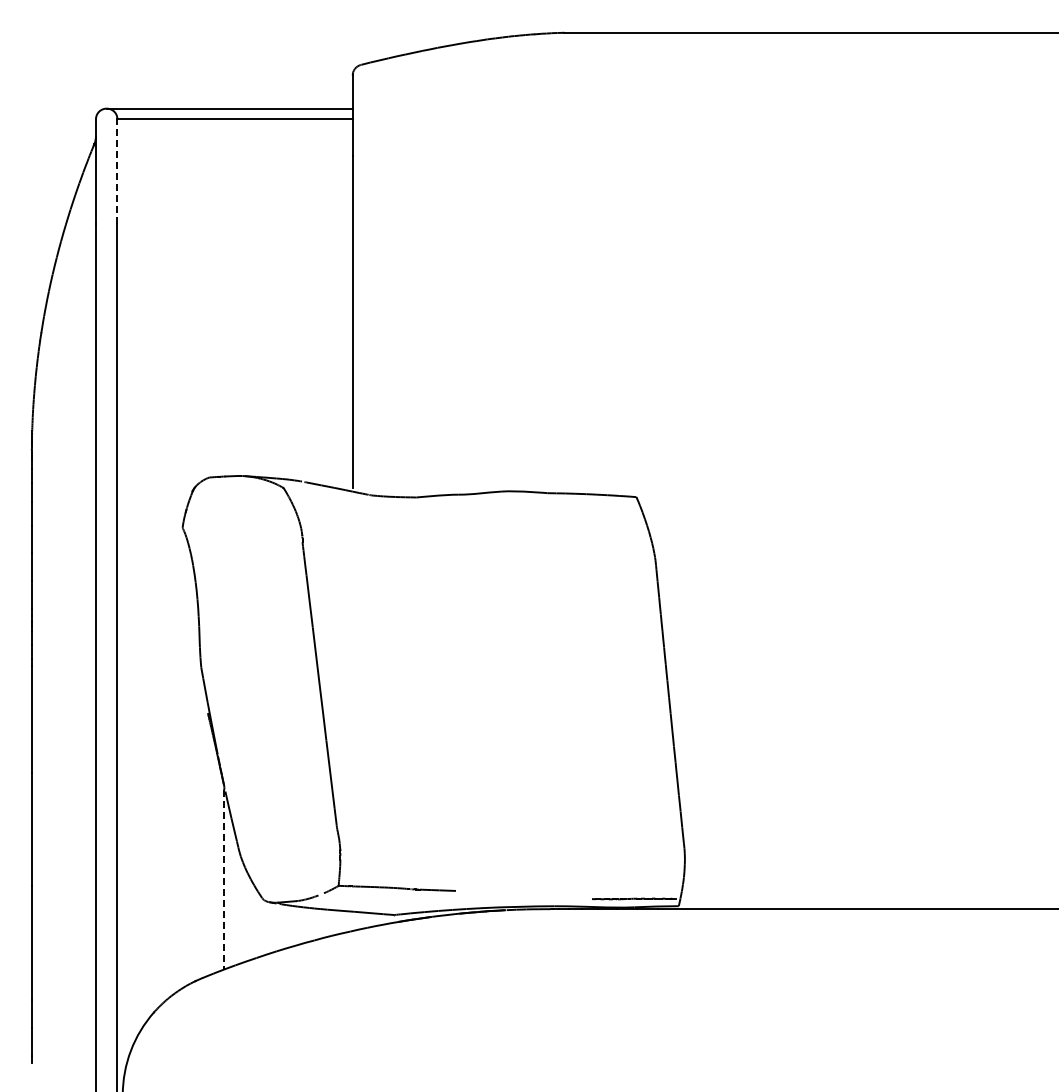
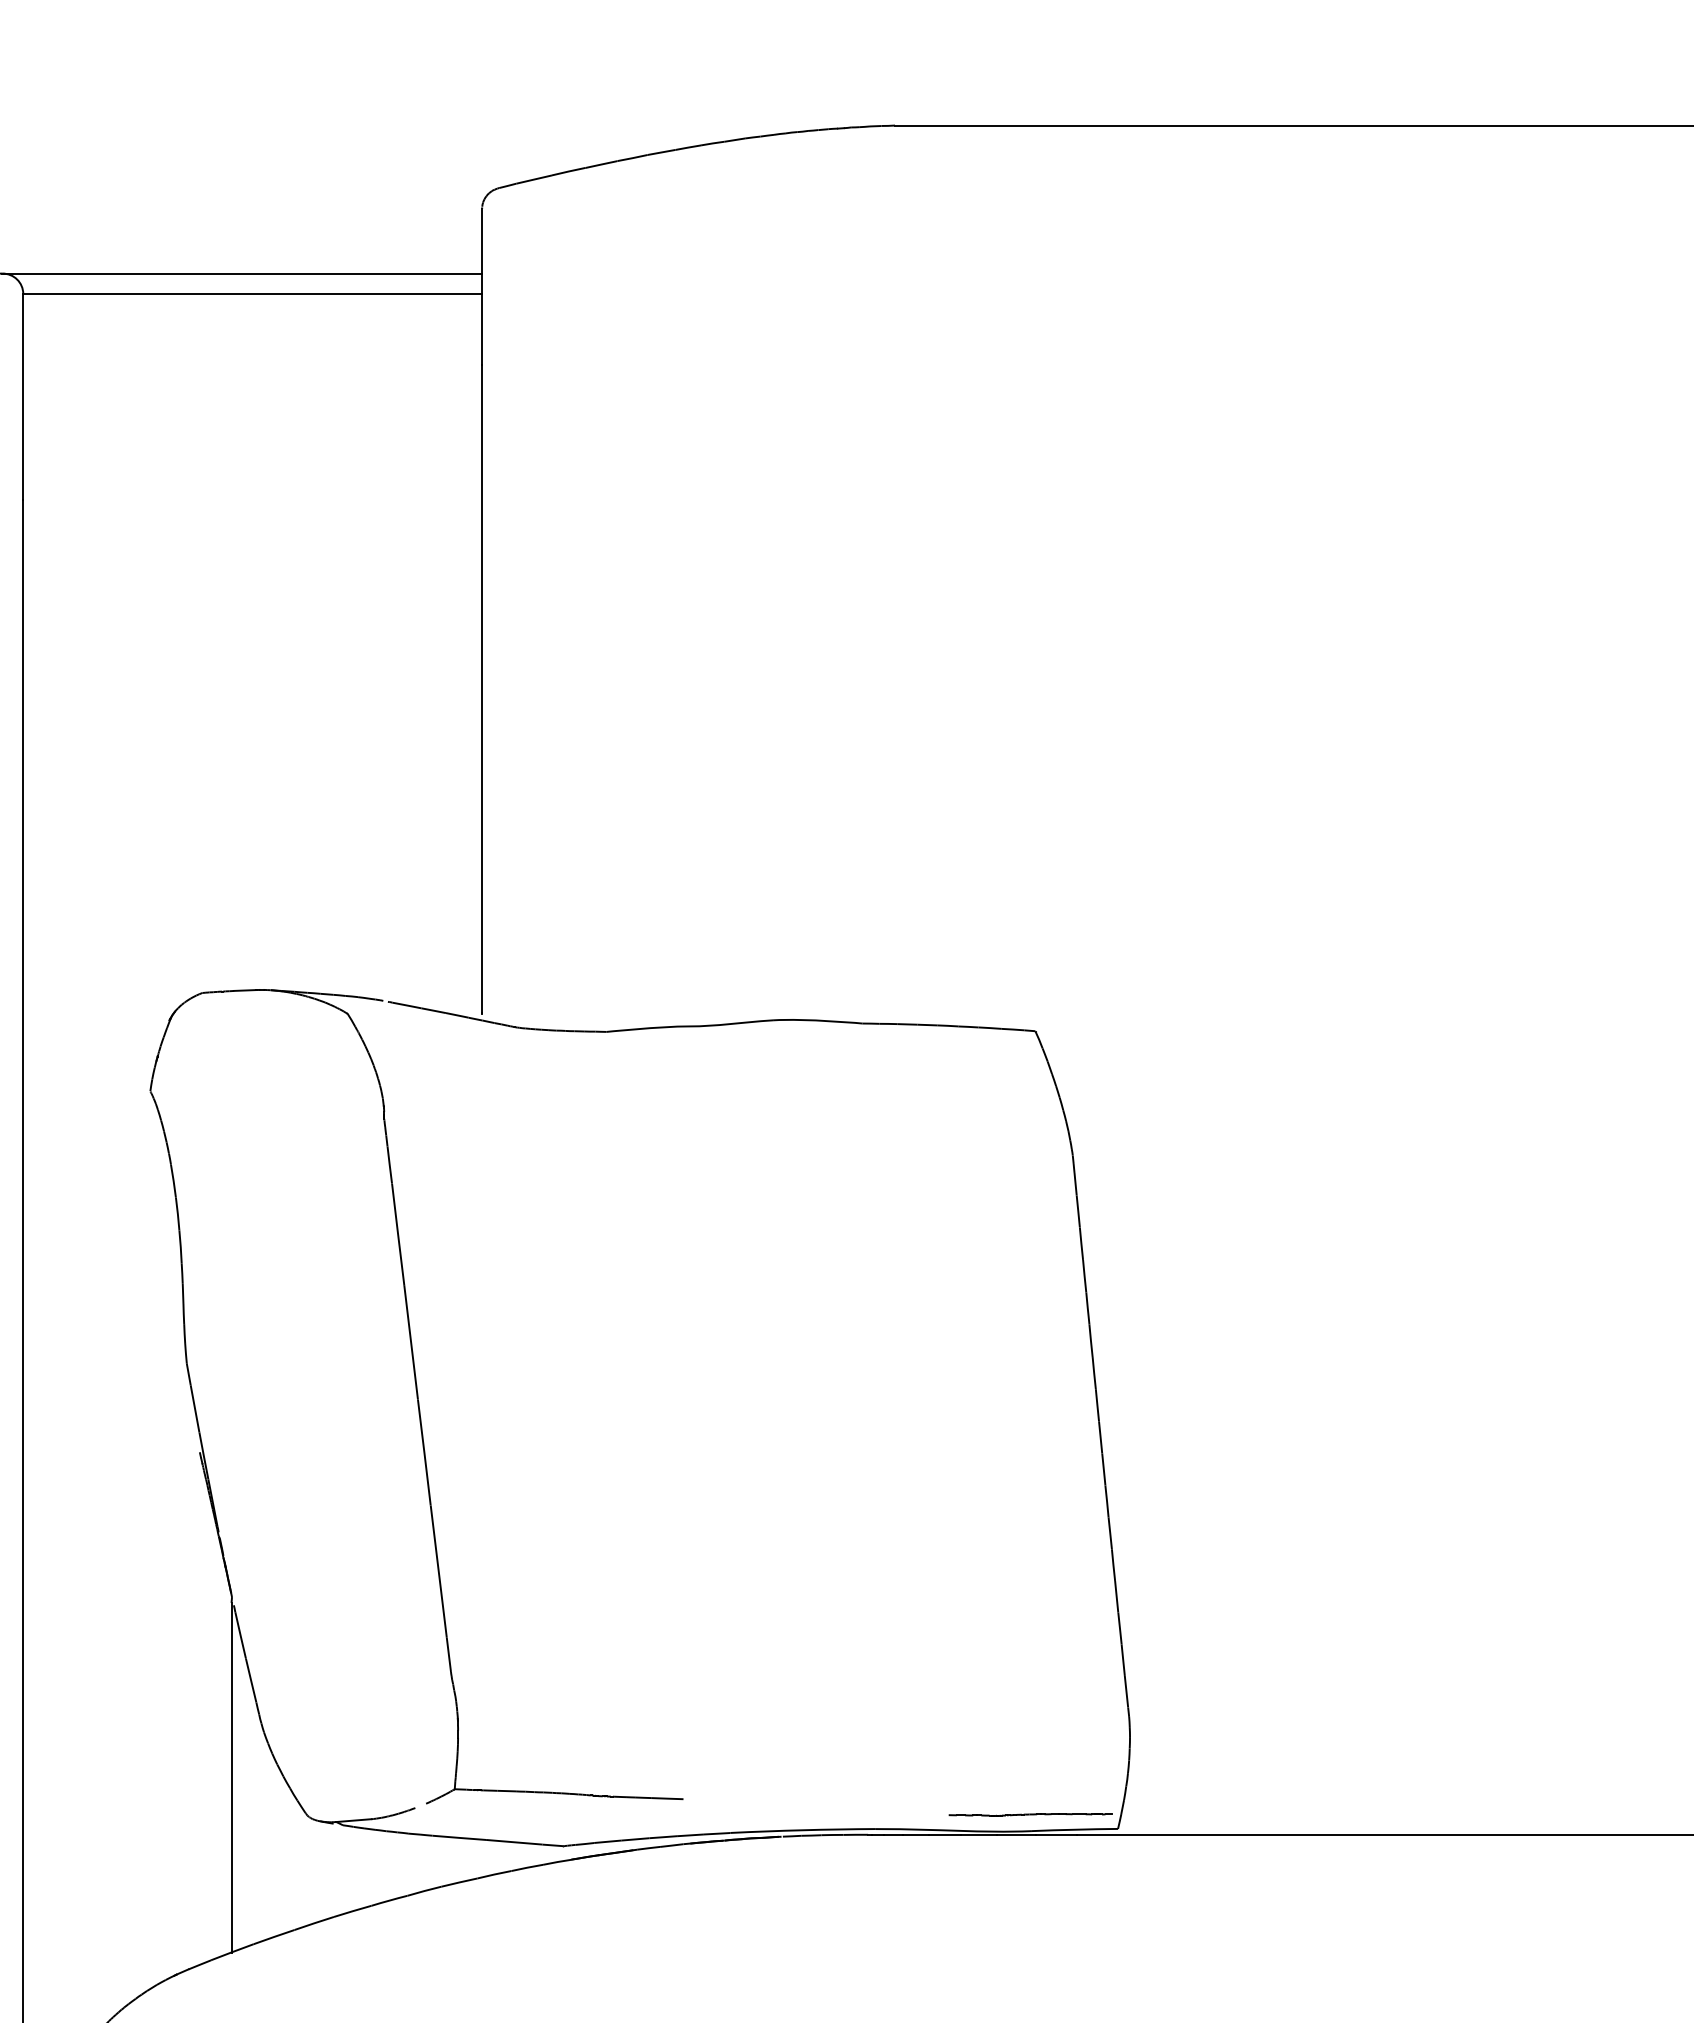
line: (117, 171) -> (23, 396), dashed -> solid
line: (224, 879) -> (232, 1776), dashed -> solid

